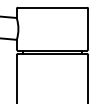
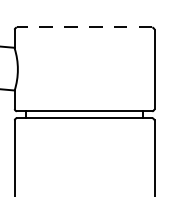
line: (52, 7) -> (84, 27), solid -> dashed

